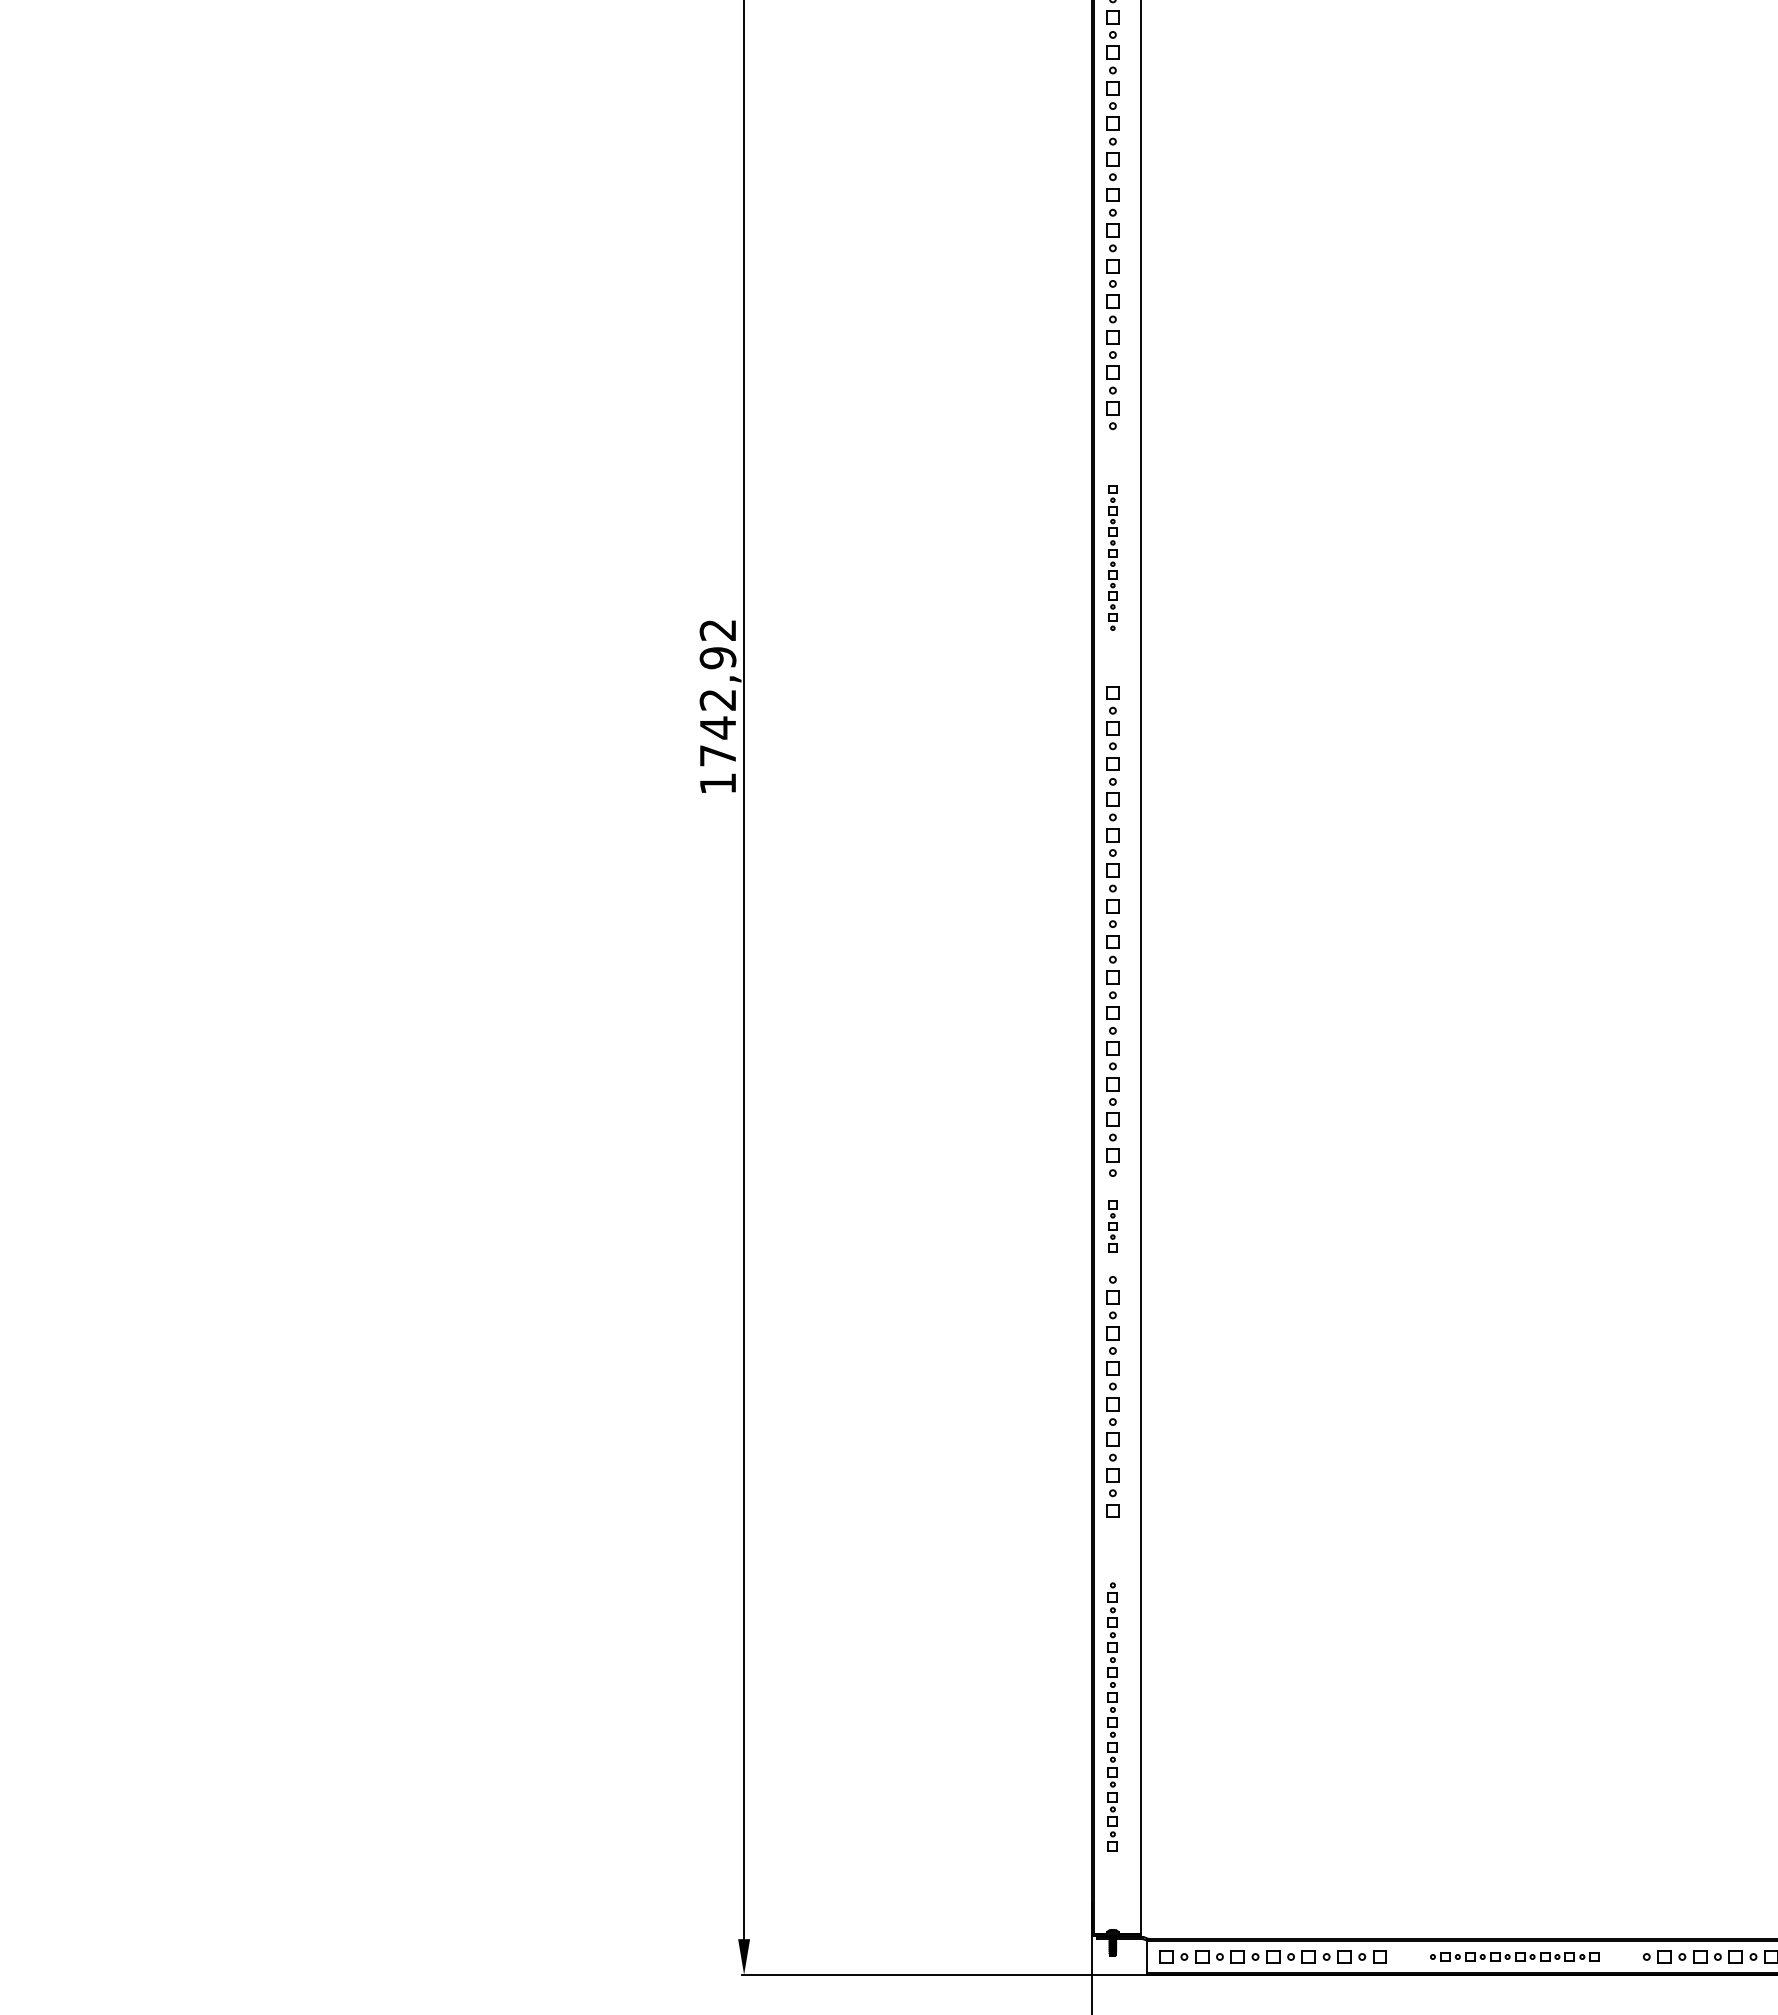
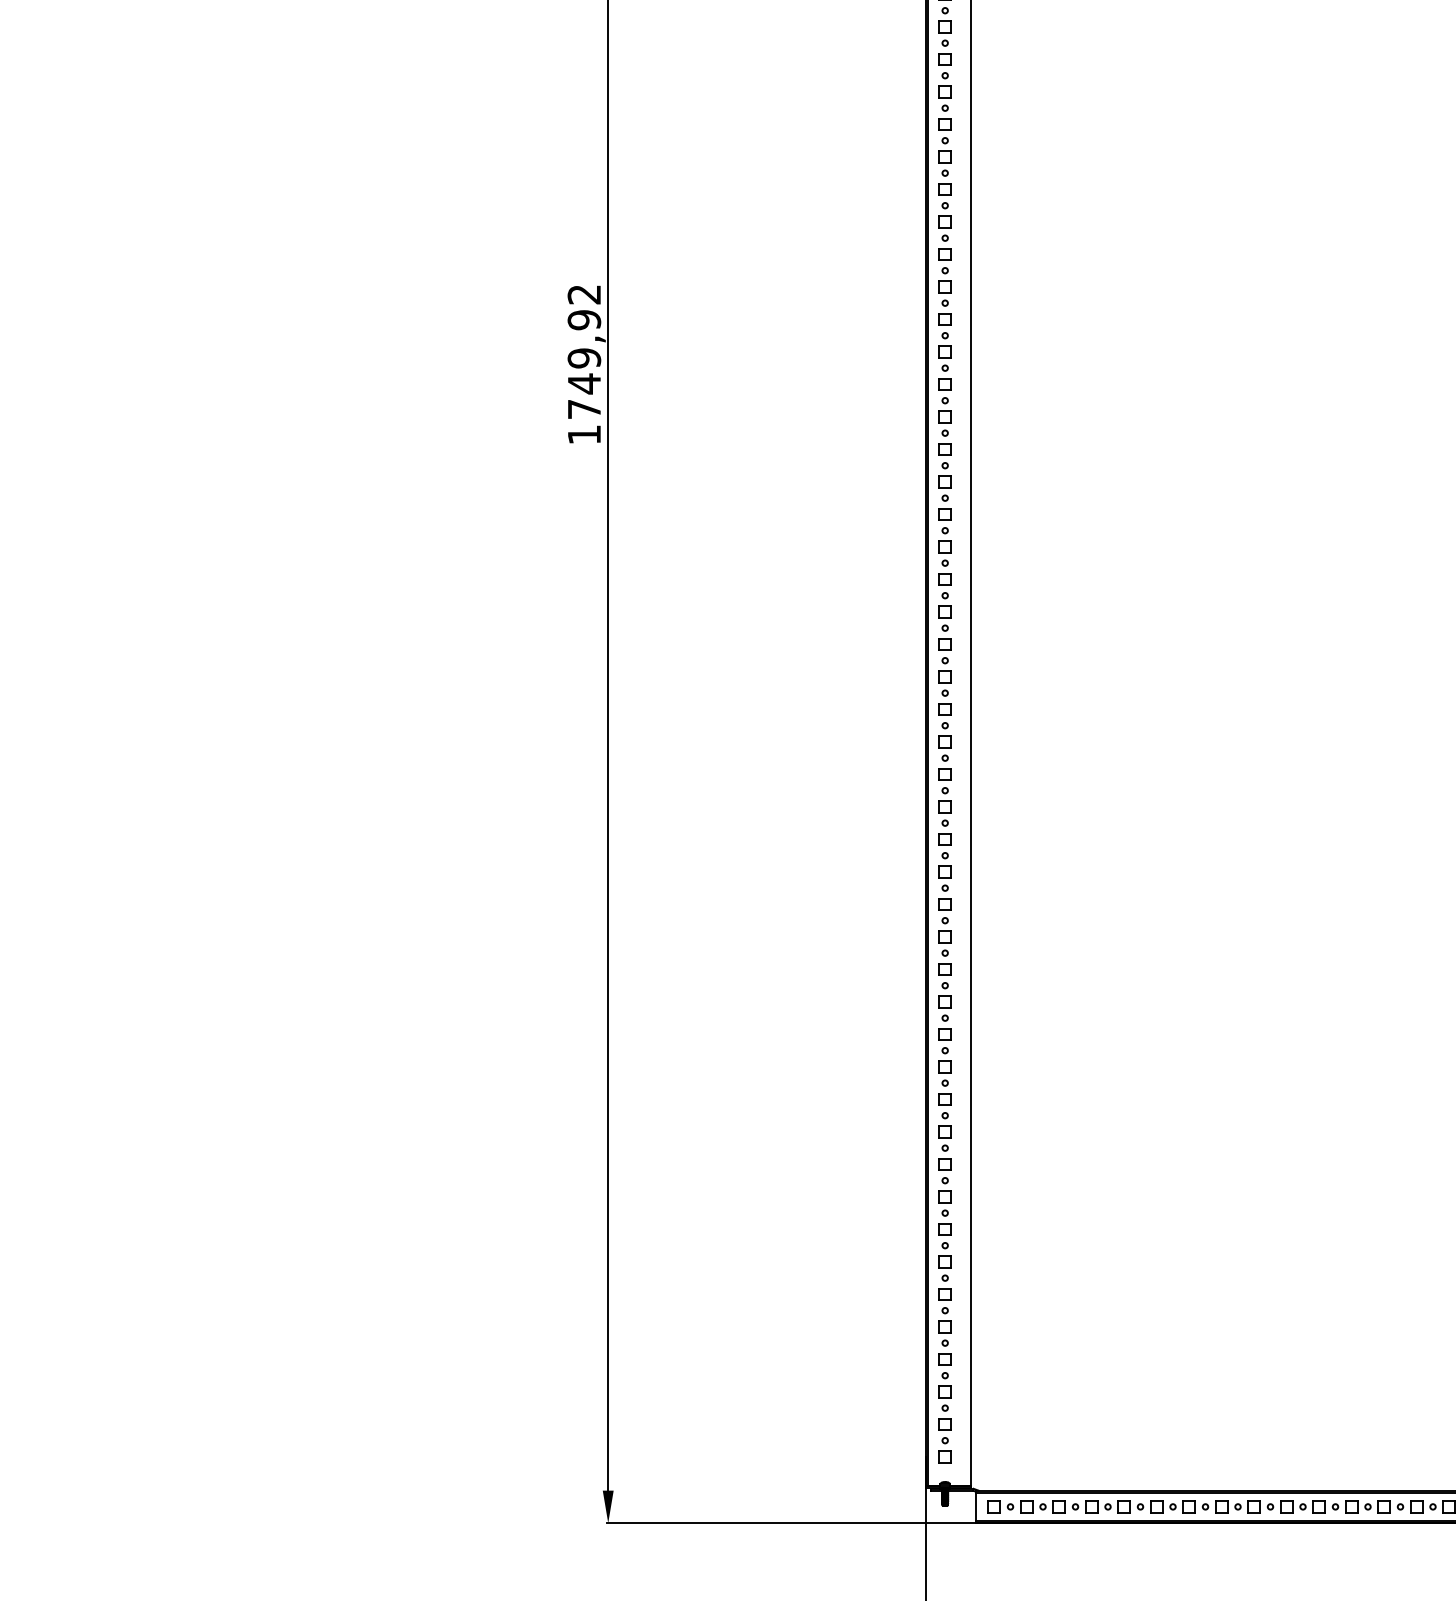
part: (1112, 557) -> (944, 228), size x1.67
text: (717, 700) -> (583, 358), 1742,92 -> 1749,92
part: (1112, 1226) -> (944, 839), size x1.67
part: (1112, 1717) -> (944, 1288), size x1.43
part: (1514, 1956) -> (1312, 1506), size x1.43

